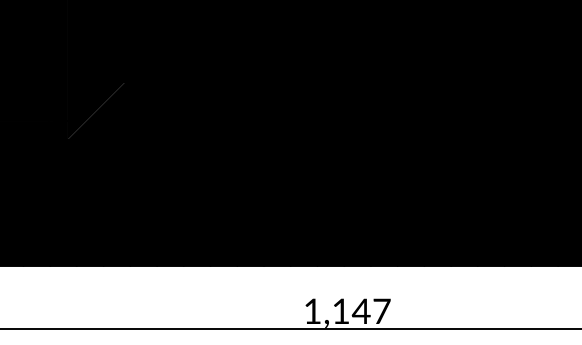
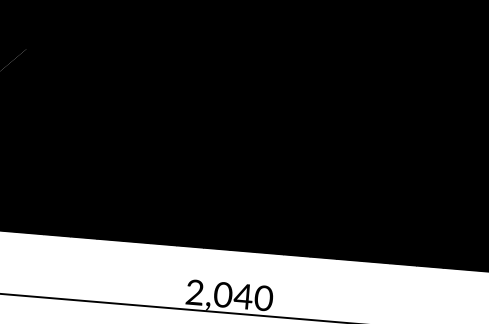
text: (347, 311) -> (229, 295), 1,147 -> 2,040

